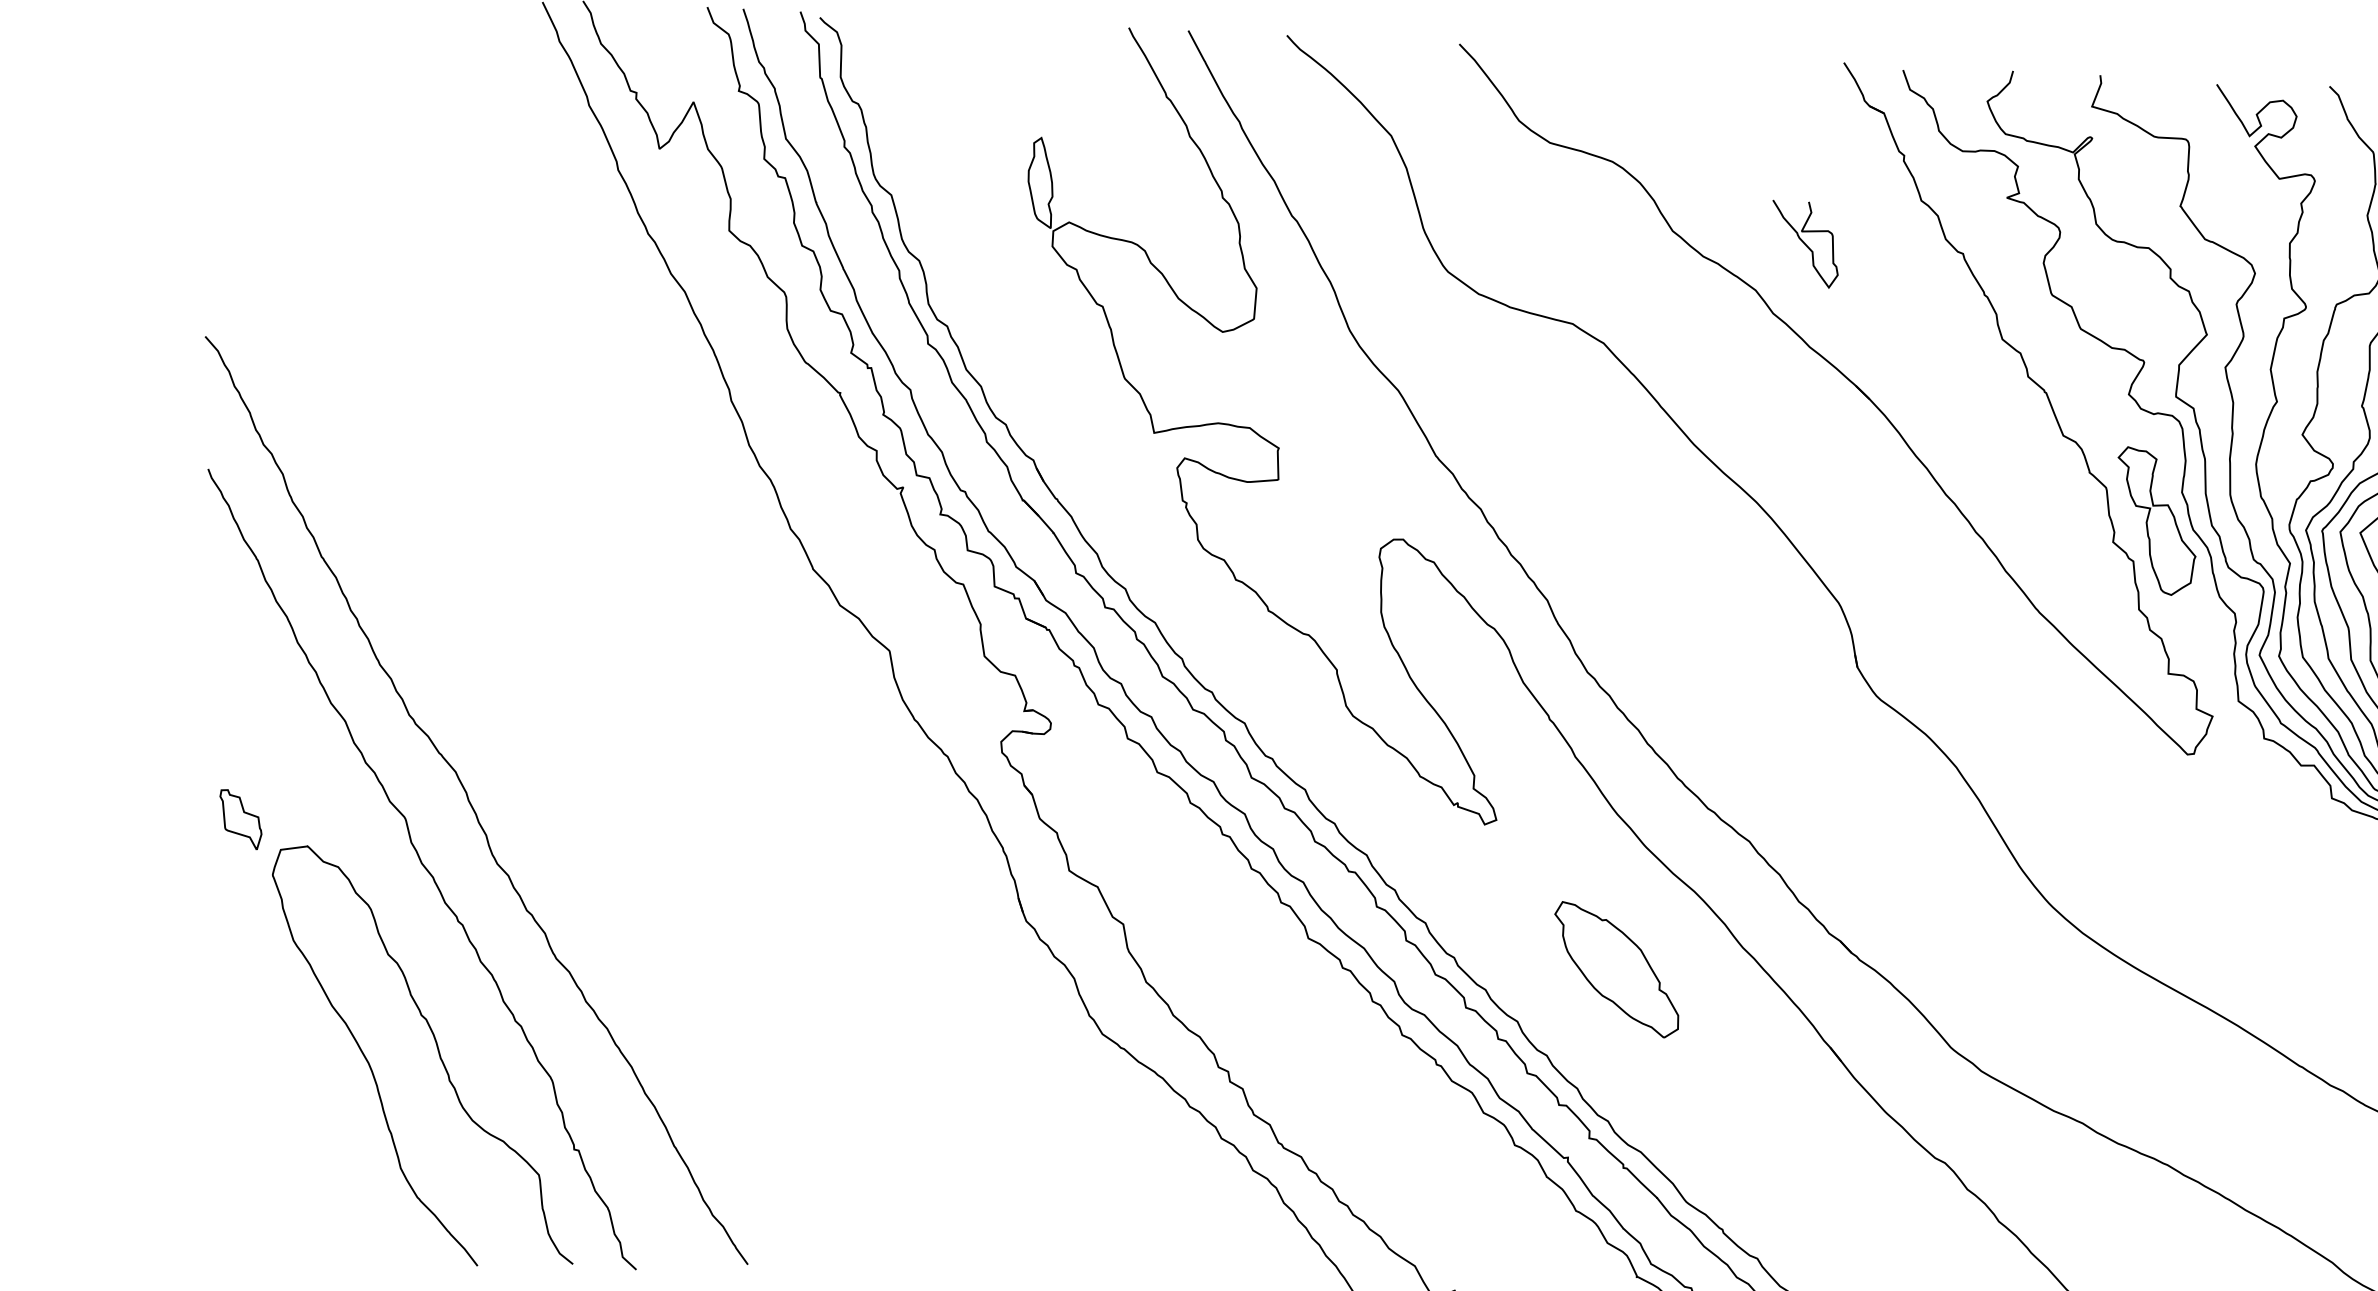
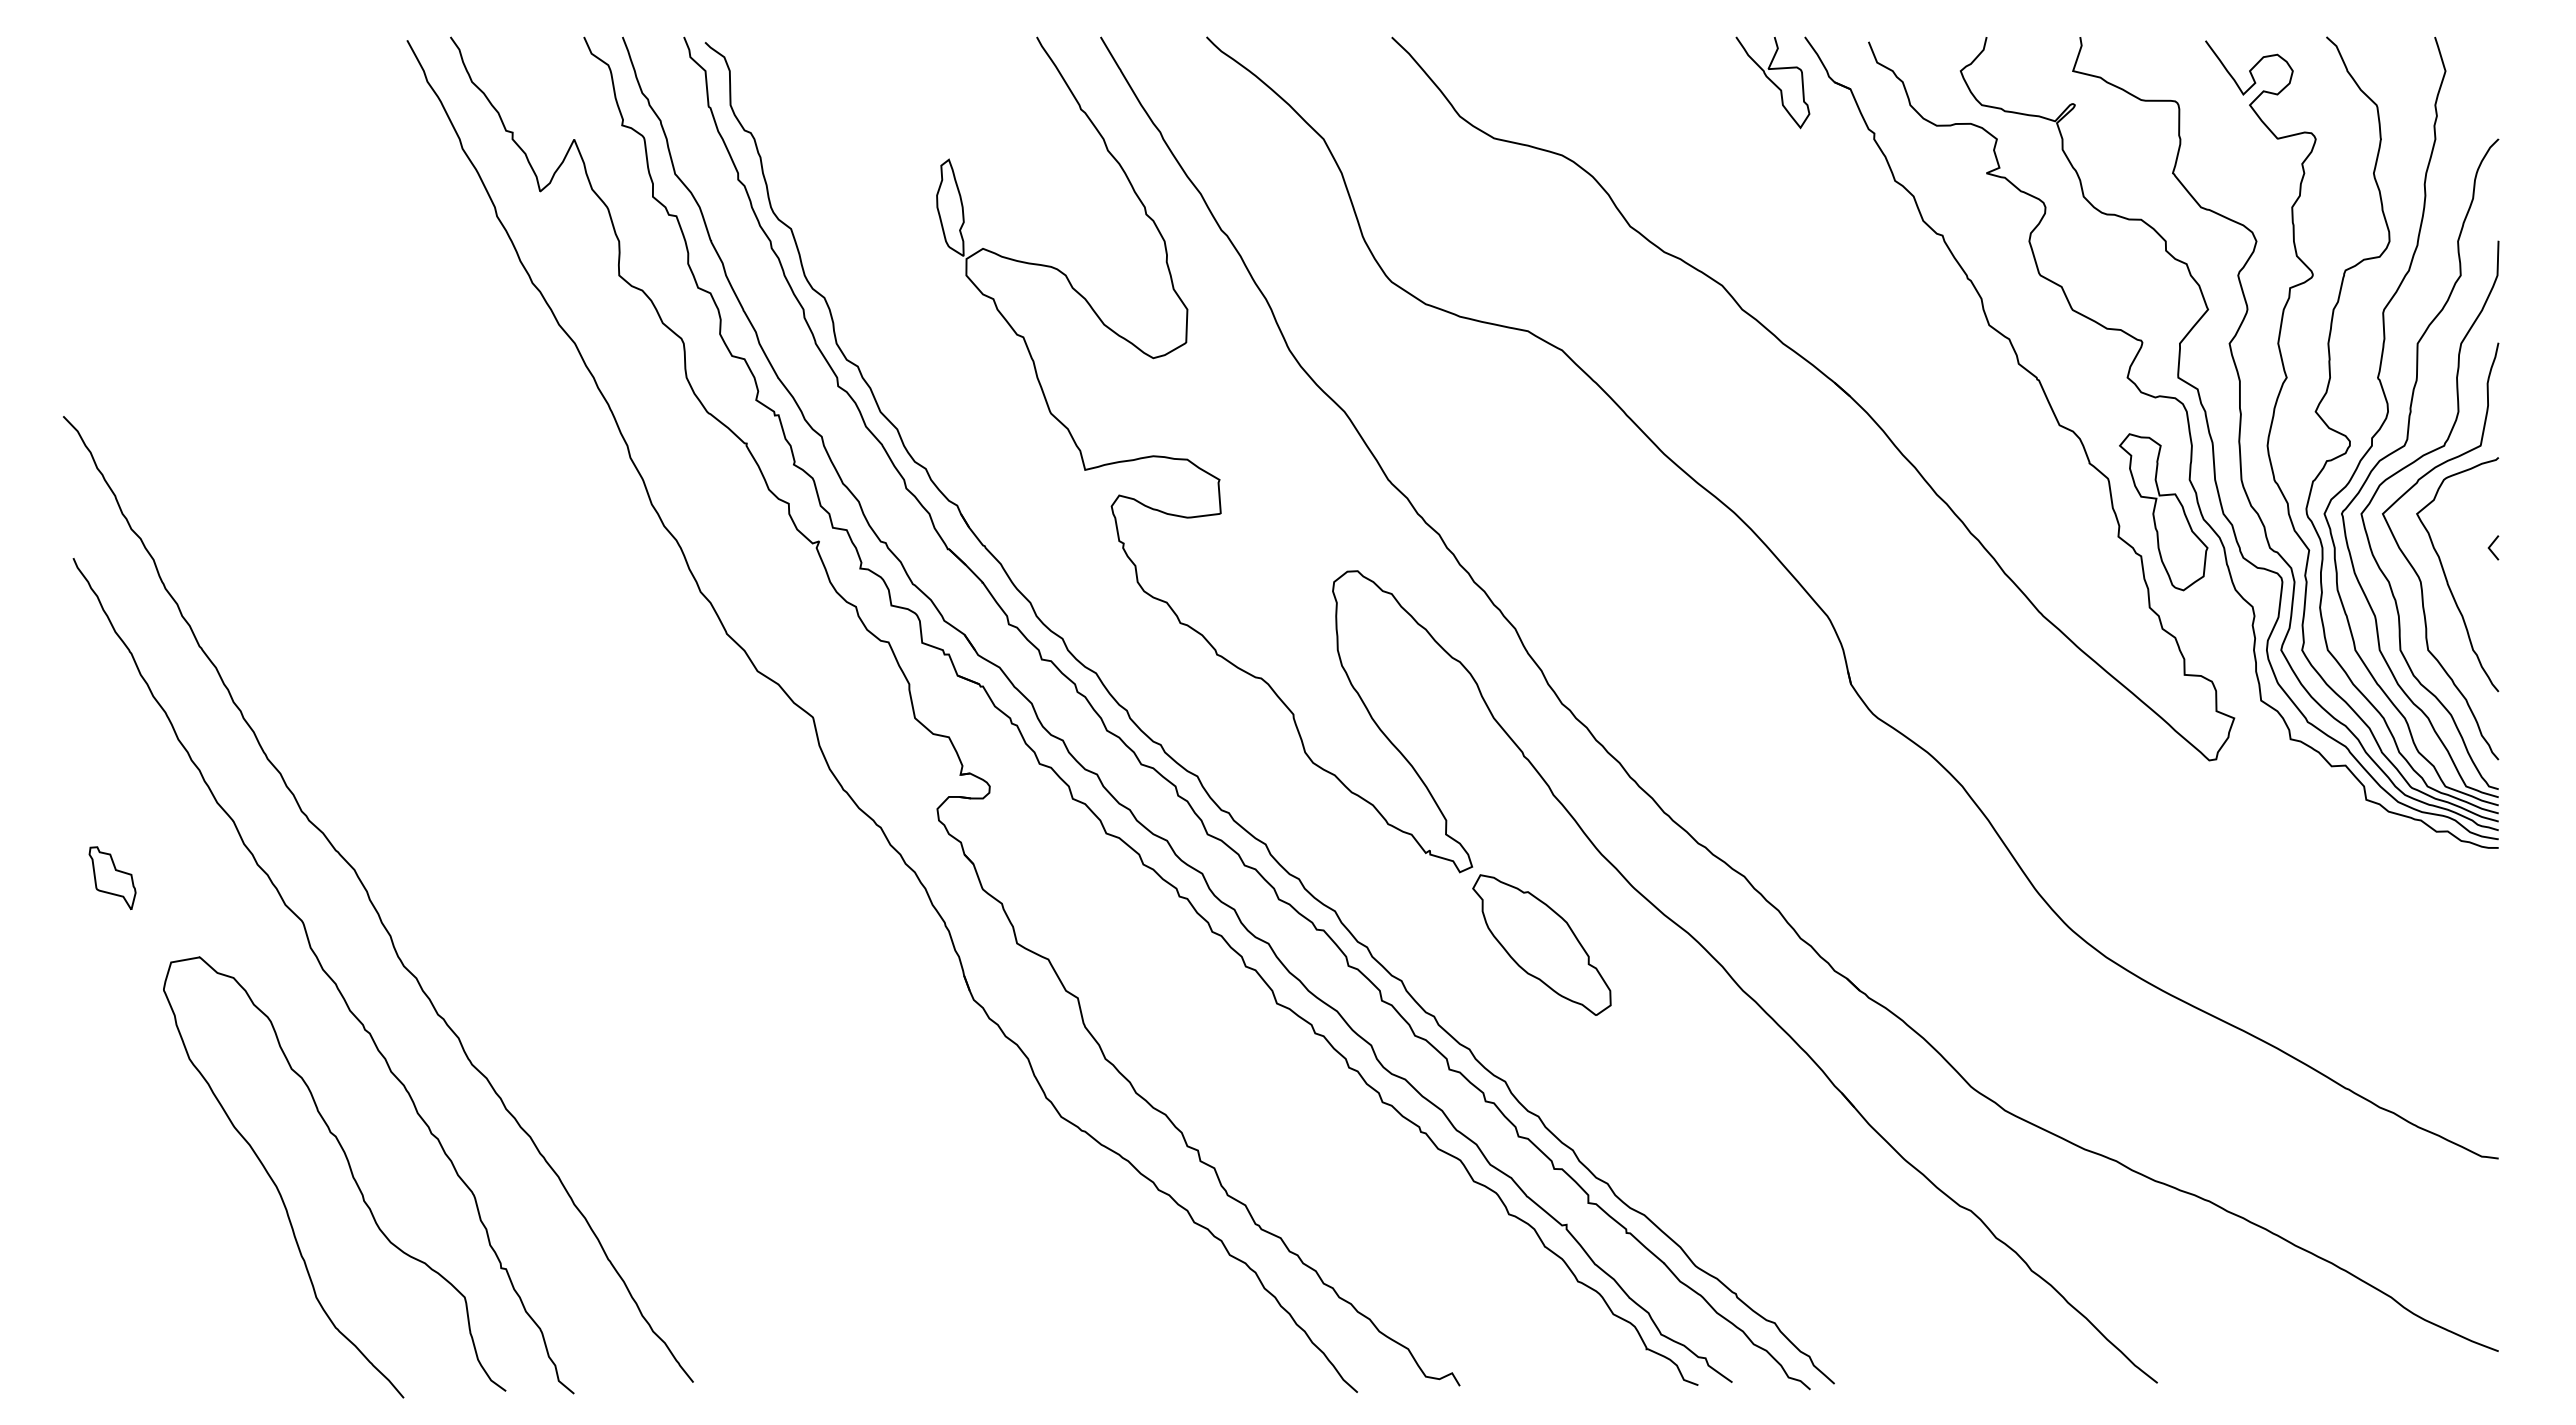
curve: (1804, 244) -> (1772, 82), moved
part: (240, 819) -> (112, 878), moved
part: (1616, 969) -> (1541, 944), moved

